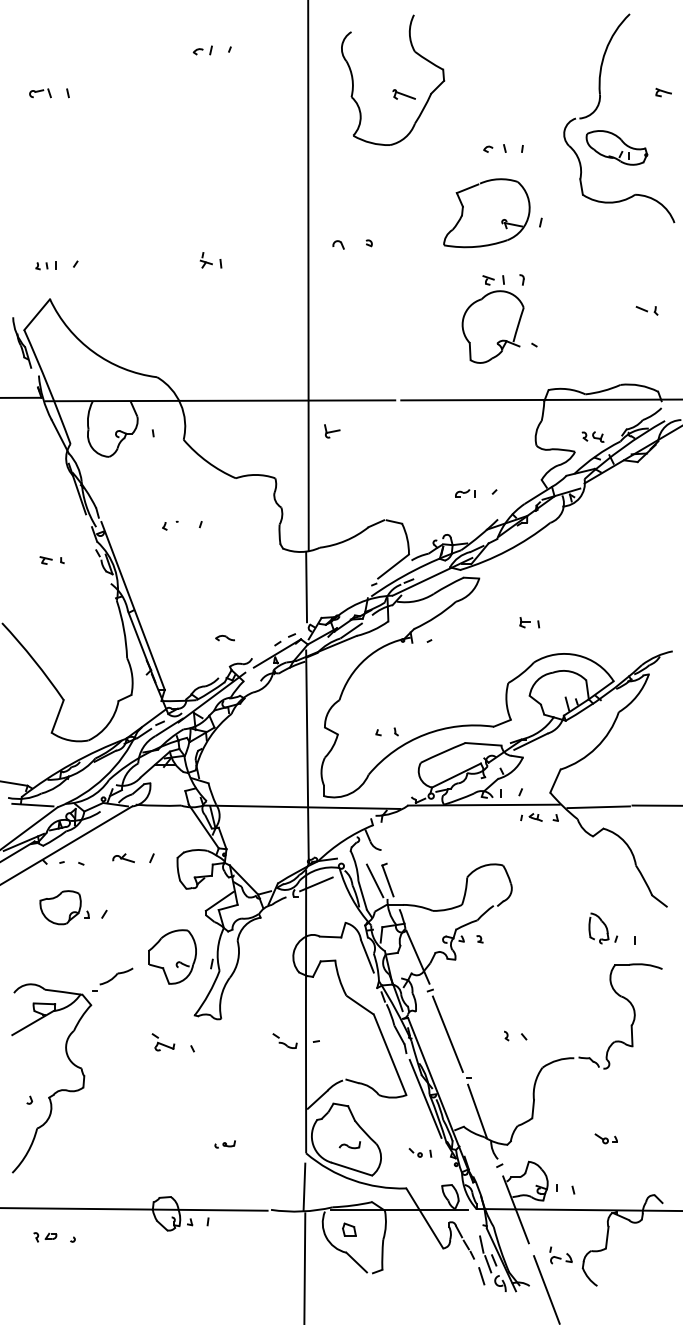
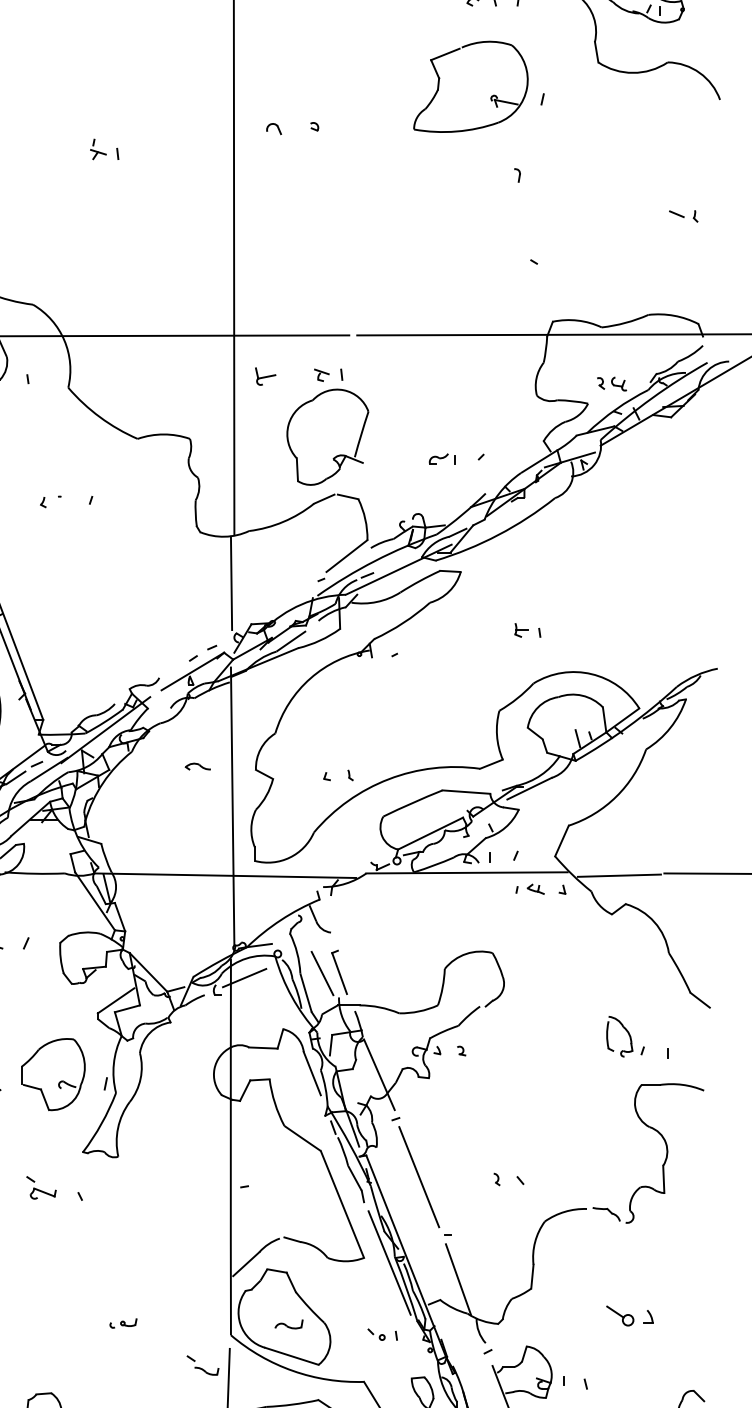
part: (492, 319) -> (327, 427), moved
part: (224, 638) -> (196, 767), moved
part: (284, 1040) -> (202, 1364), moved
part: (605, 1138) -> (628, 1315), size x1.6

